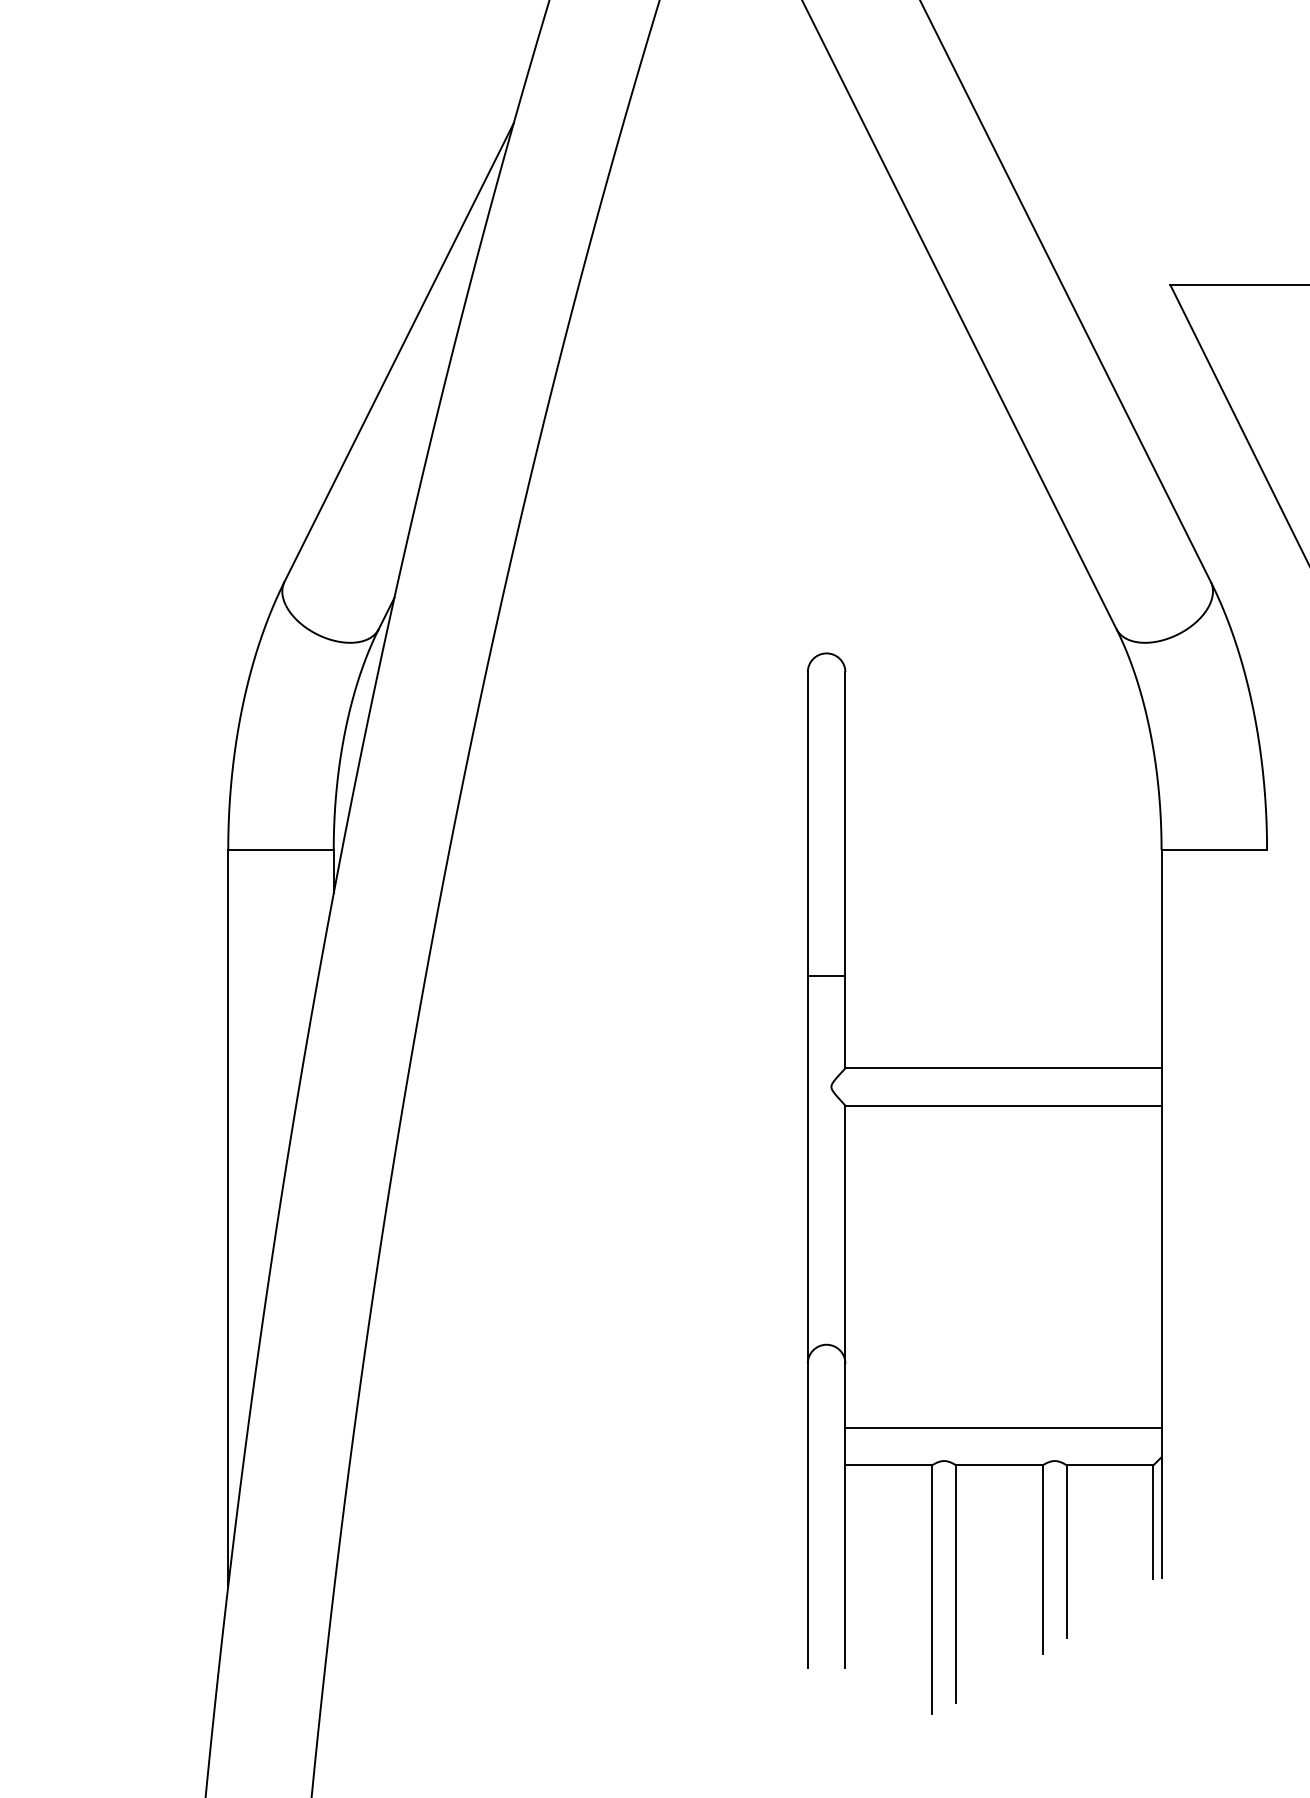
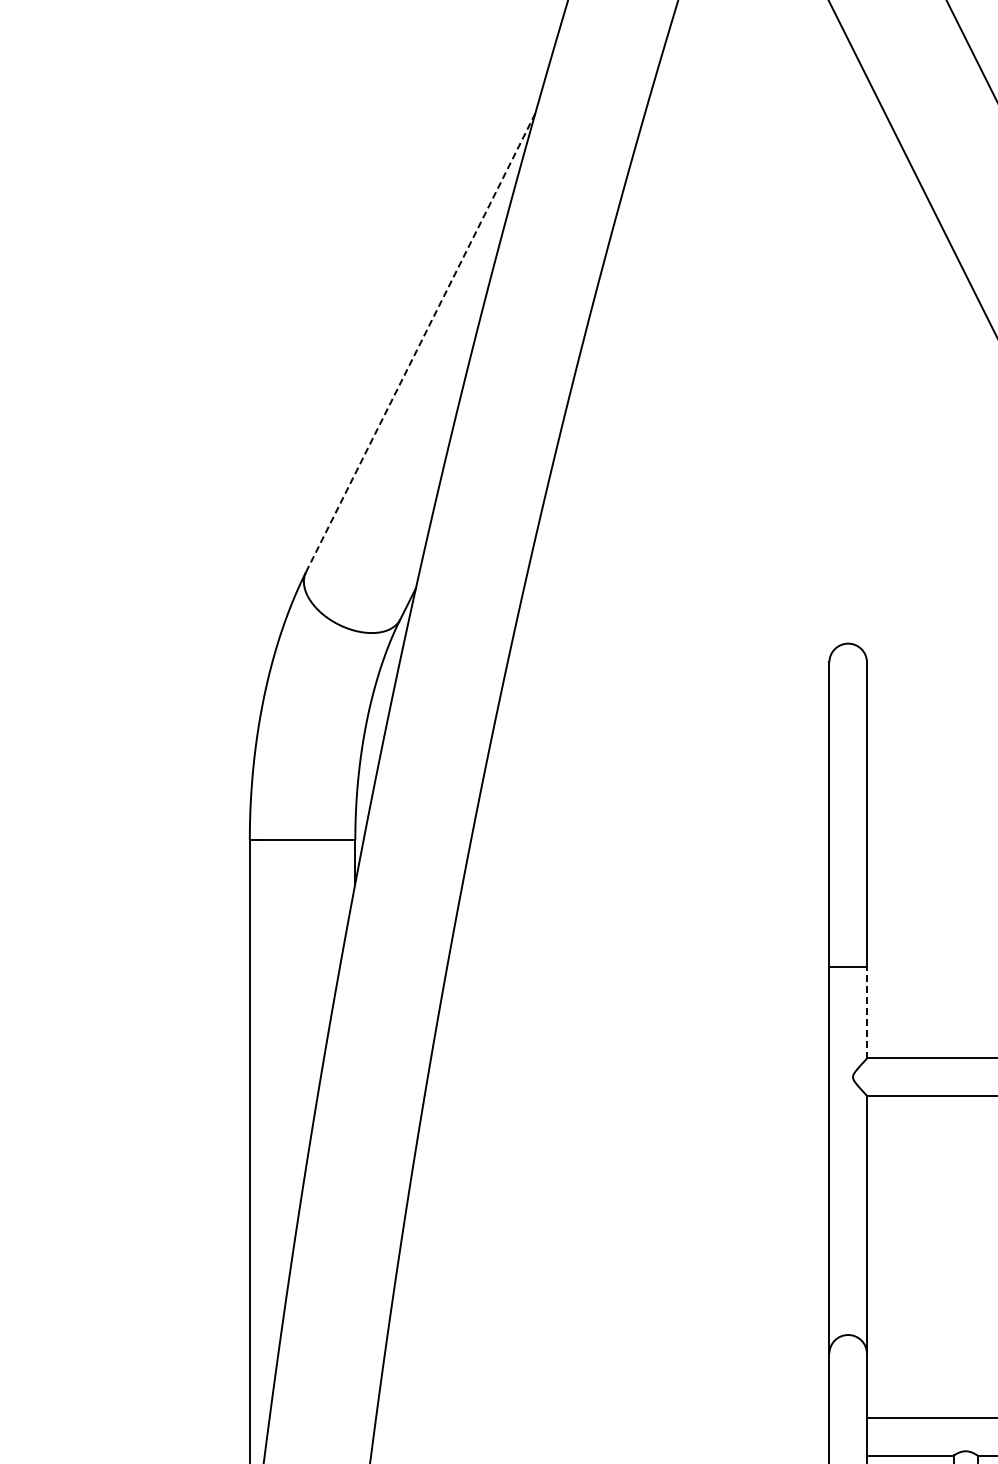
line: (398, 353) -> (420, 343), solid -> dashed
line: (845, 1022) -> (867, 1012), solid -> dashed

